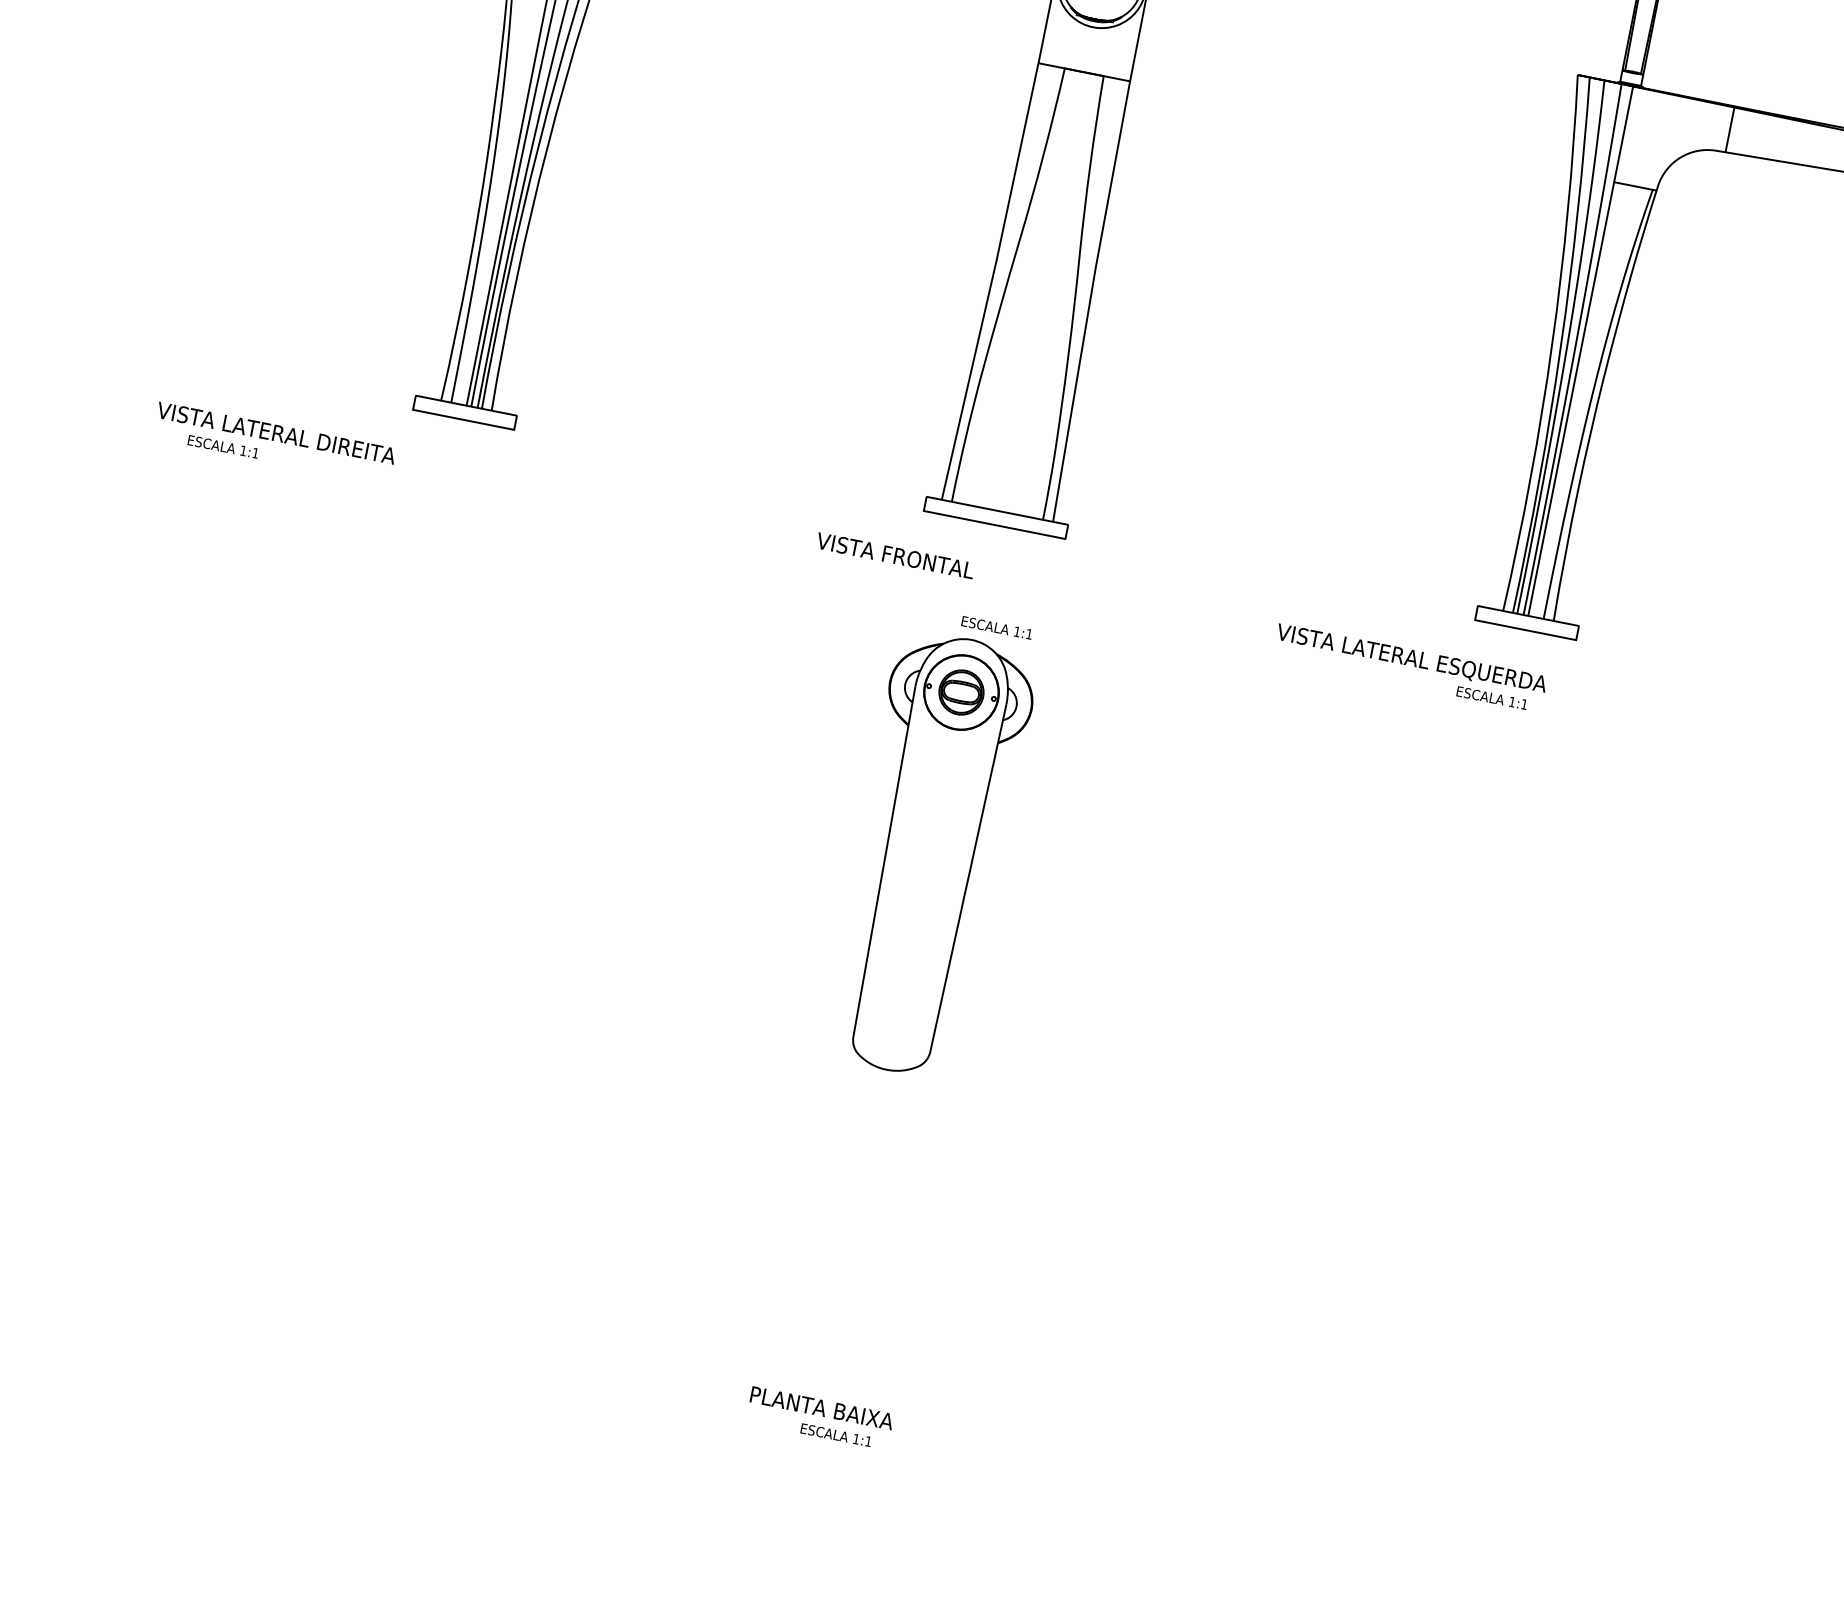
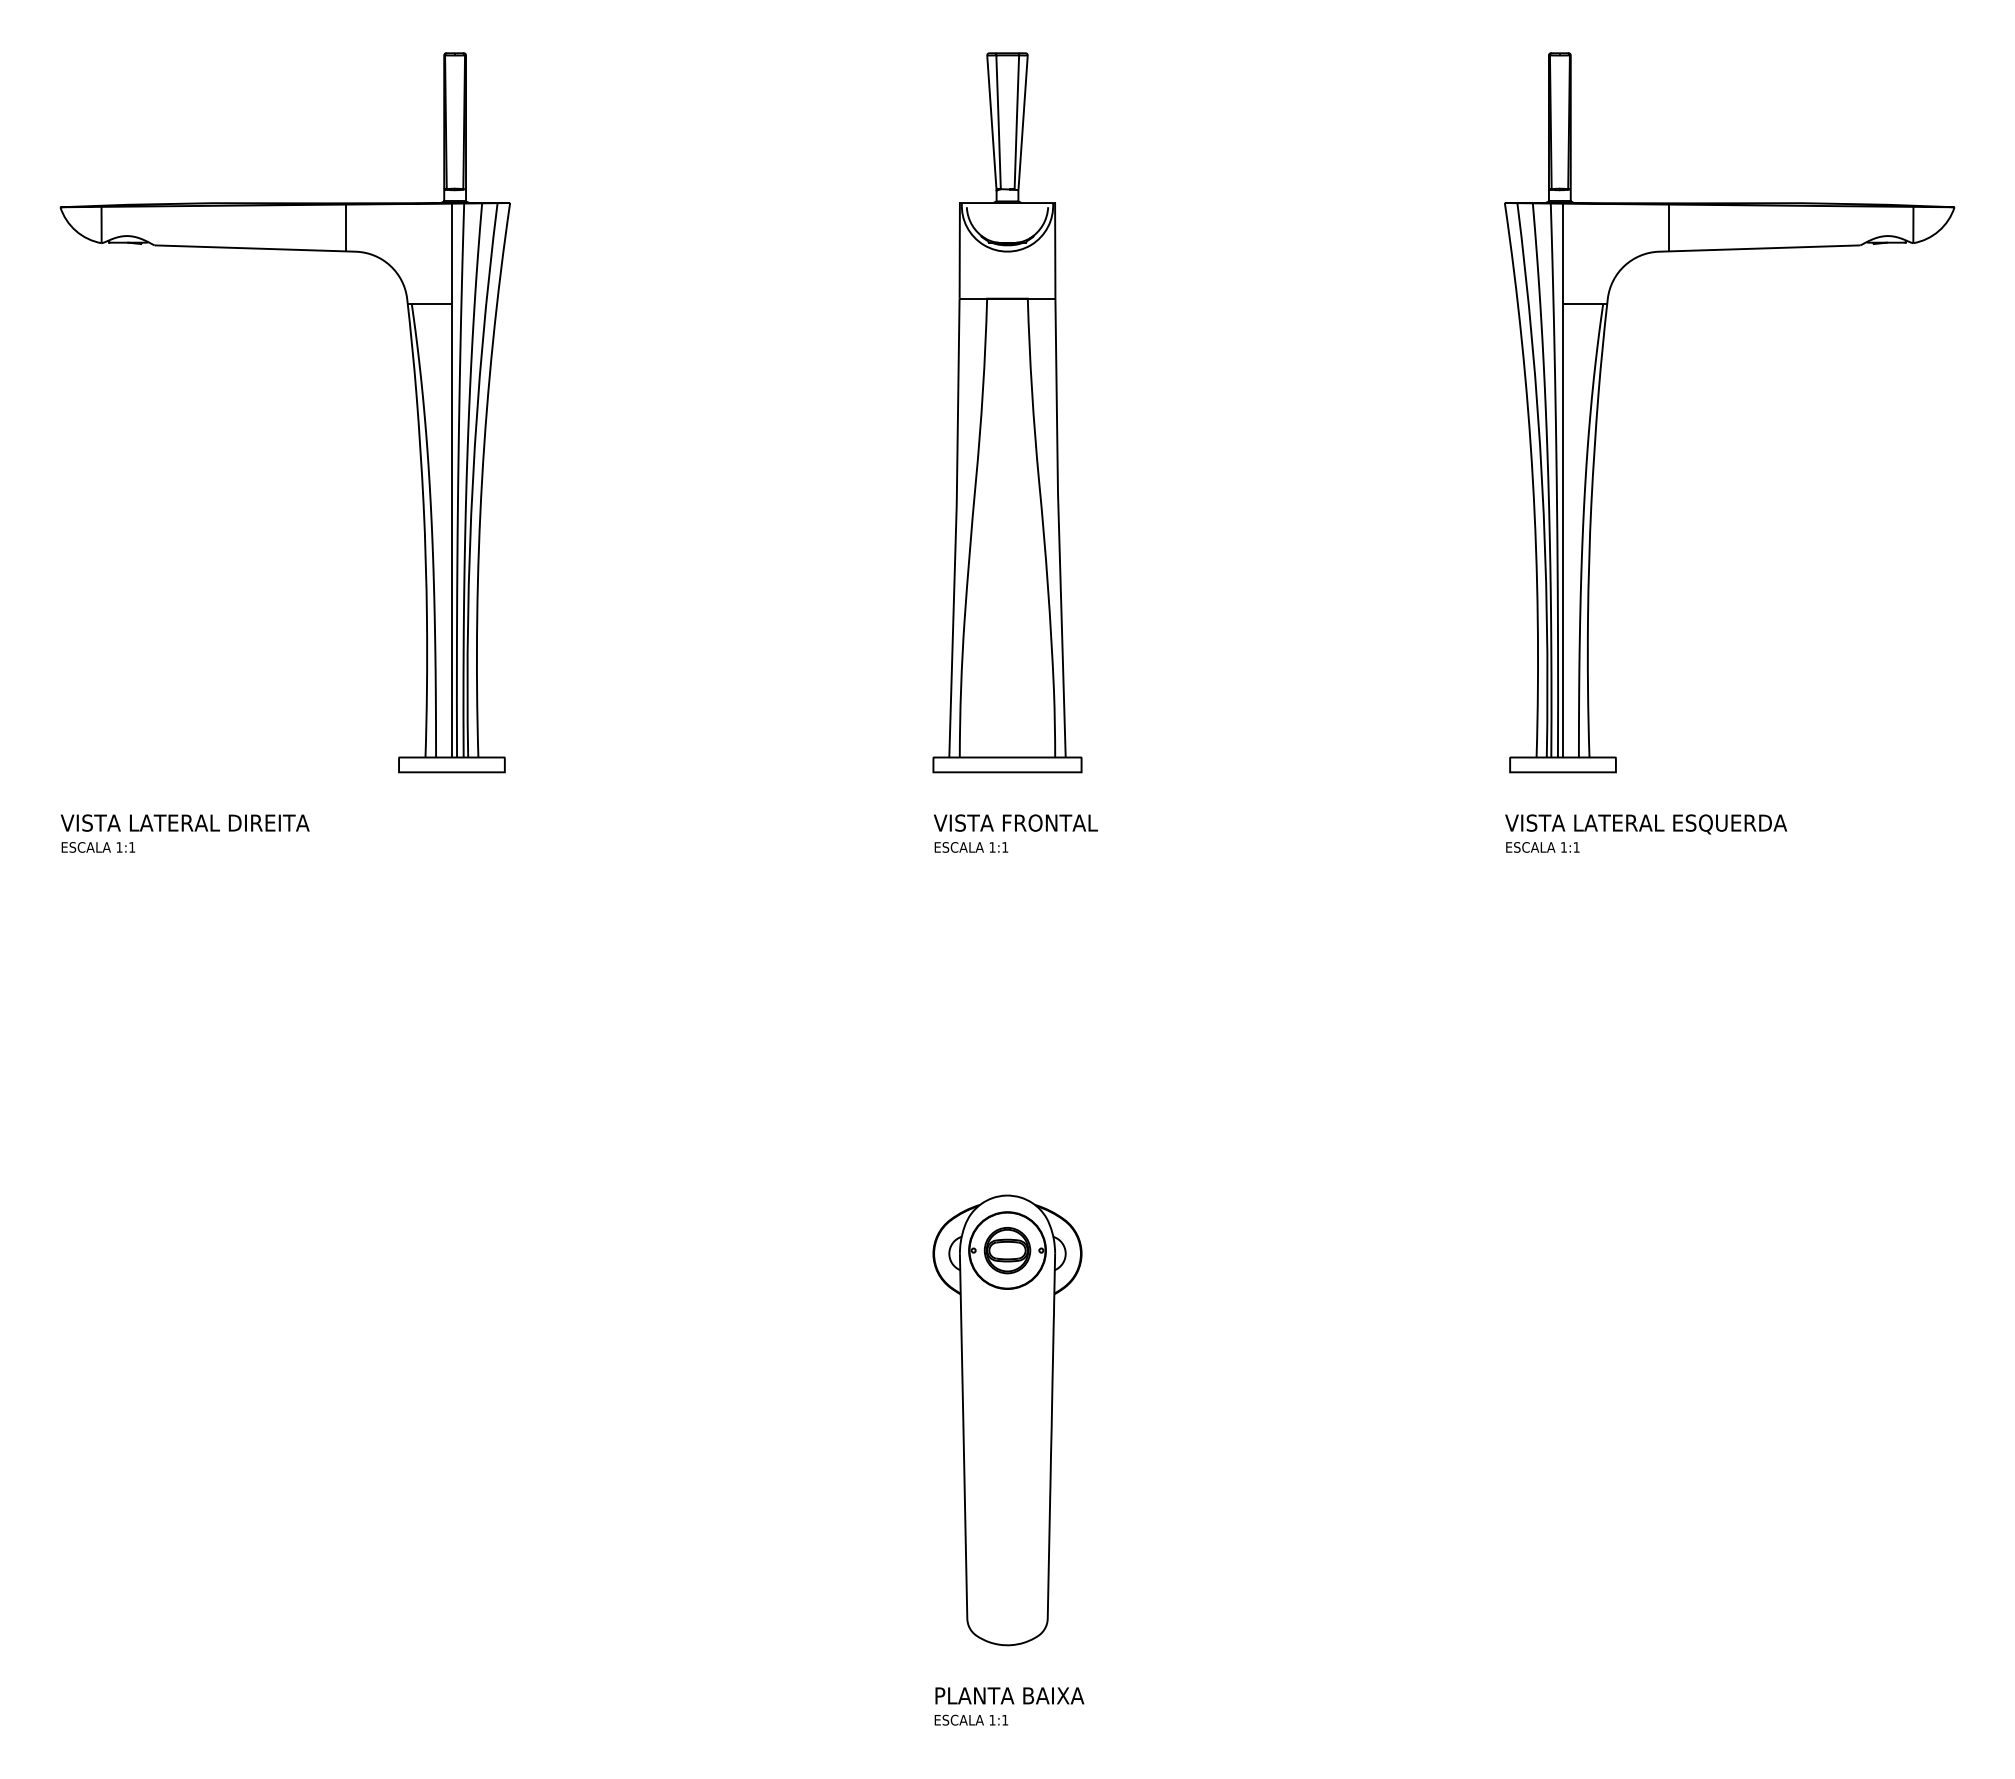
text: (276, 432) -> (185, 822), moved
text: (223, 446) -> (98, 847), moved
text: (895, 555) -> (1015, 822), moved
text: (997, 627) -> (971, 847), moved
text: (1412, 659) -> (1646, 824), moved
part: (929, 854) -> (1007, 1420), moved
text: (836, 1434) -> (971, 1719), moved

